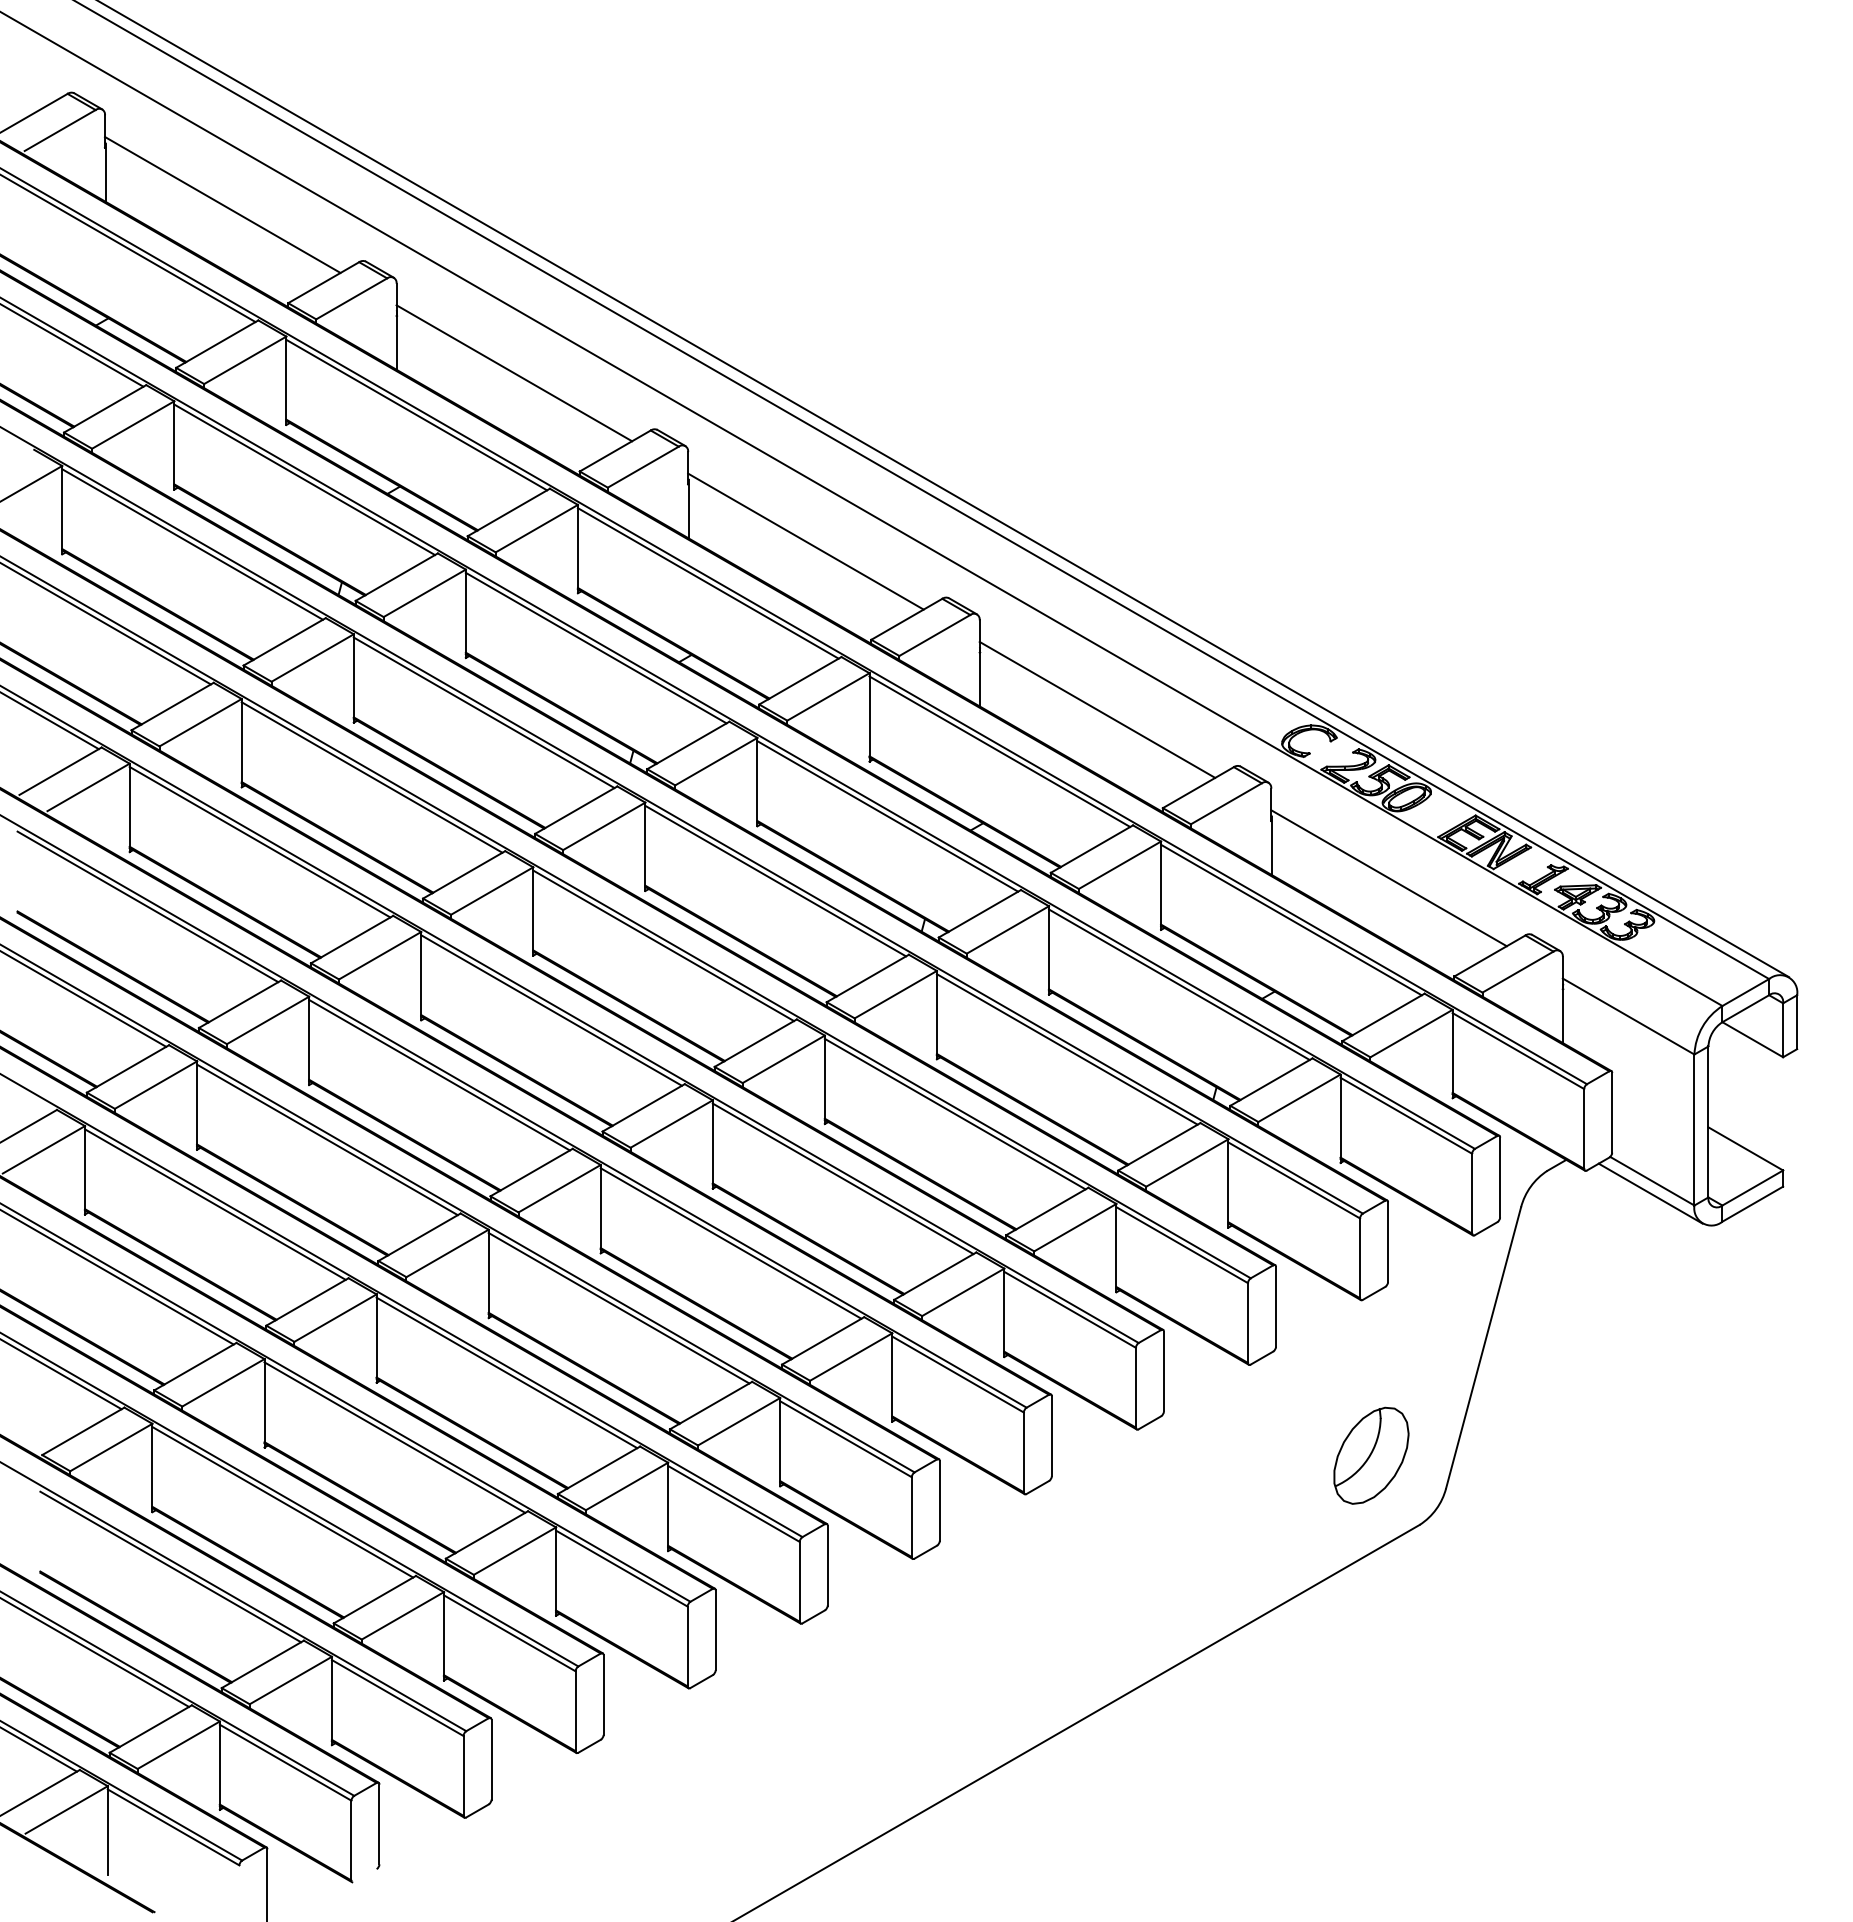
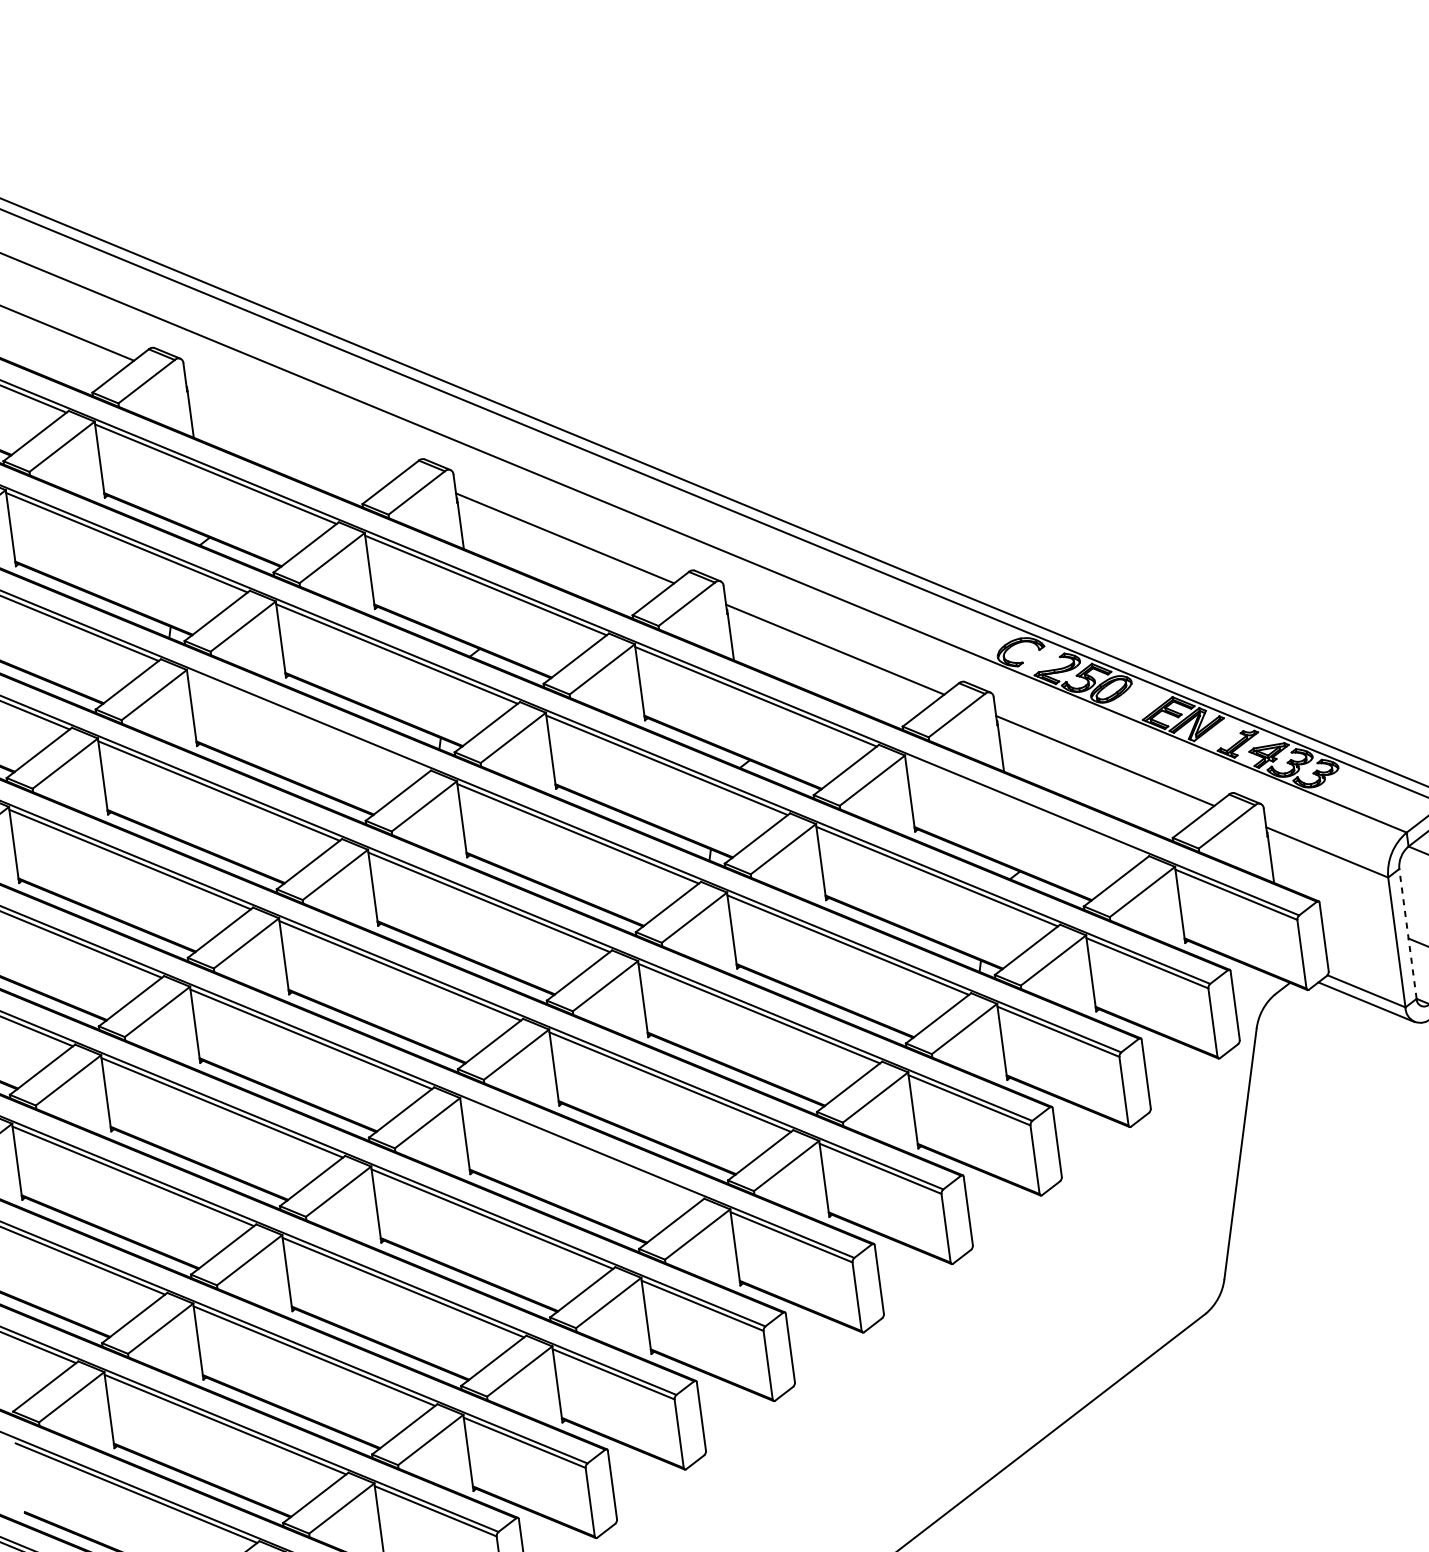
line: (514, 373) -> (295, 427), removed
line: (483, 712) -> (307, 722), removed
line: (1291, 919) -> (1026, 807), removed
line: (1708, 1121) -> (1407, 933), solid -> dashed
line: (730, 1243) -> (580, 1150), removed
part: (1371, 1455) -> (1156, 1259), removed

